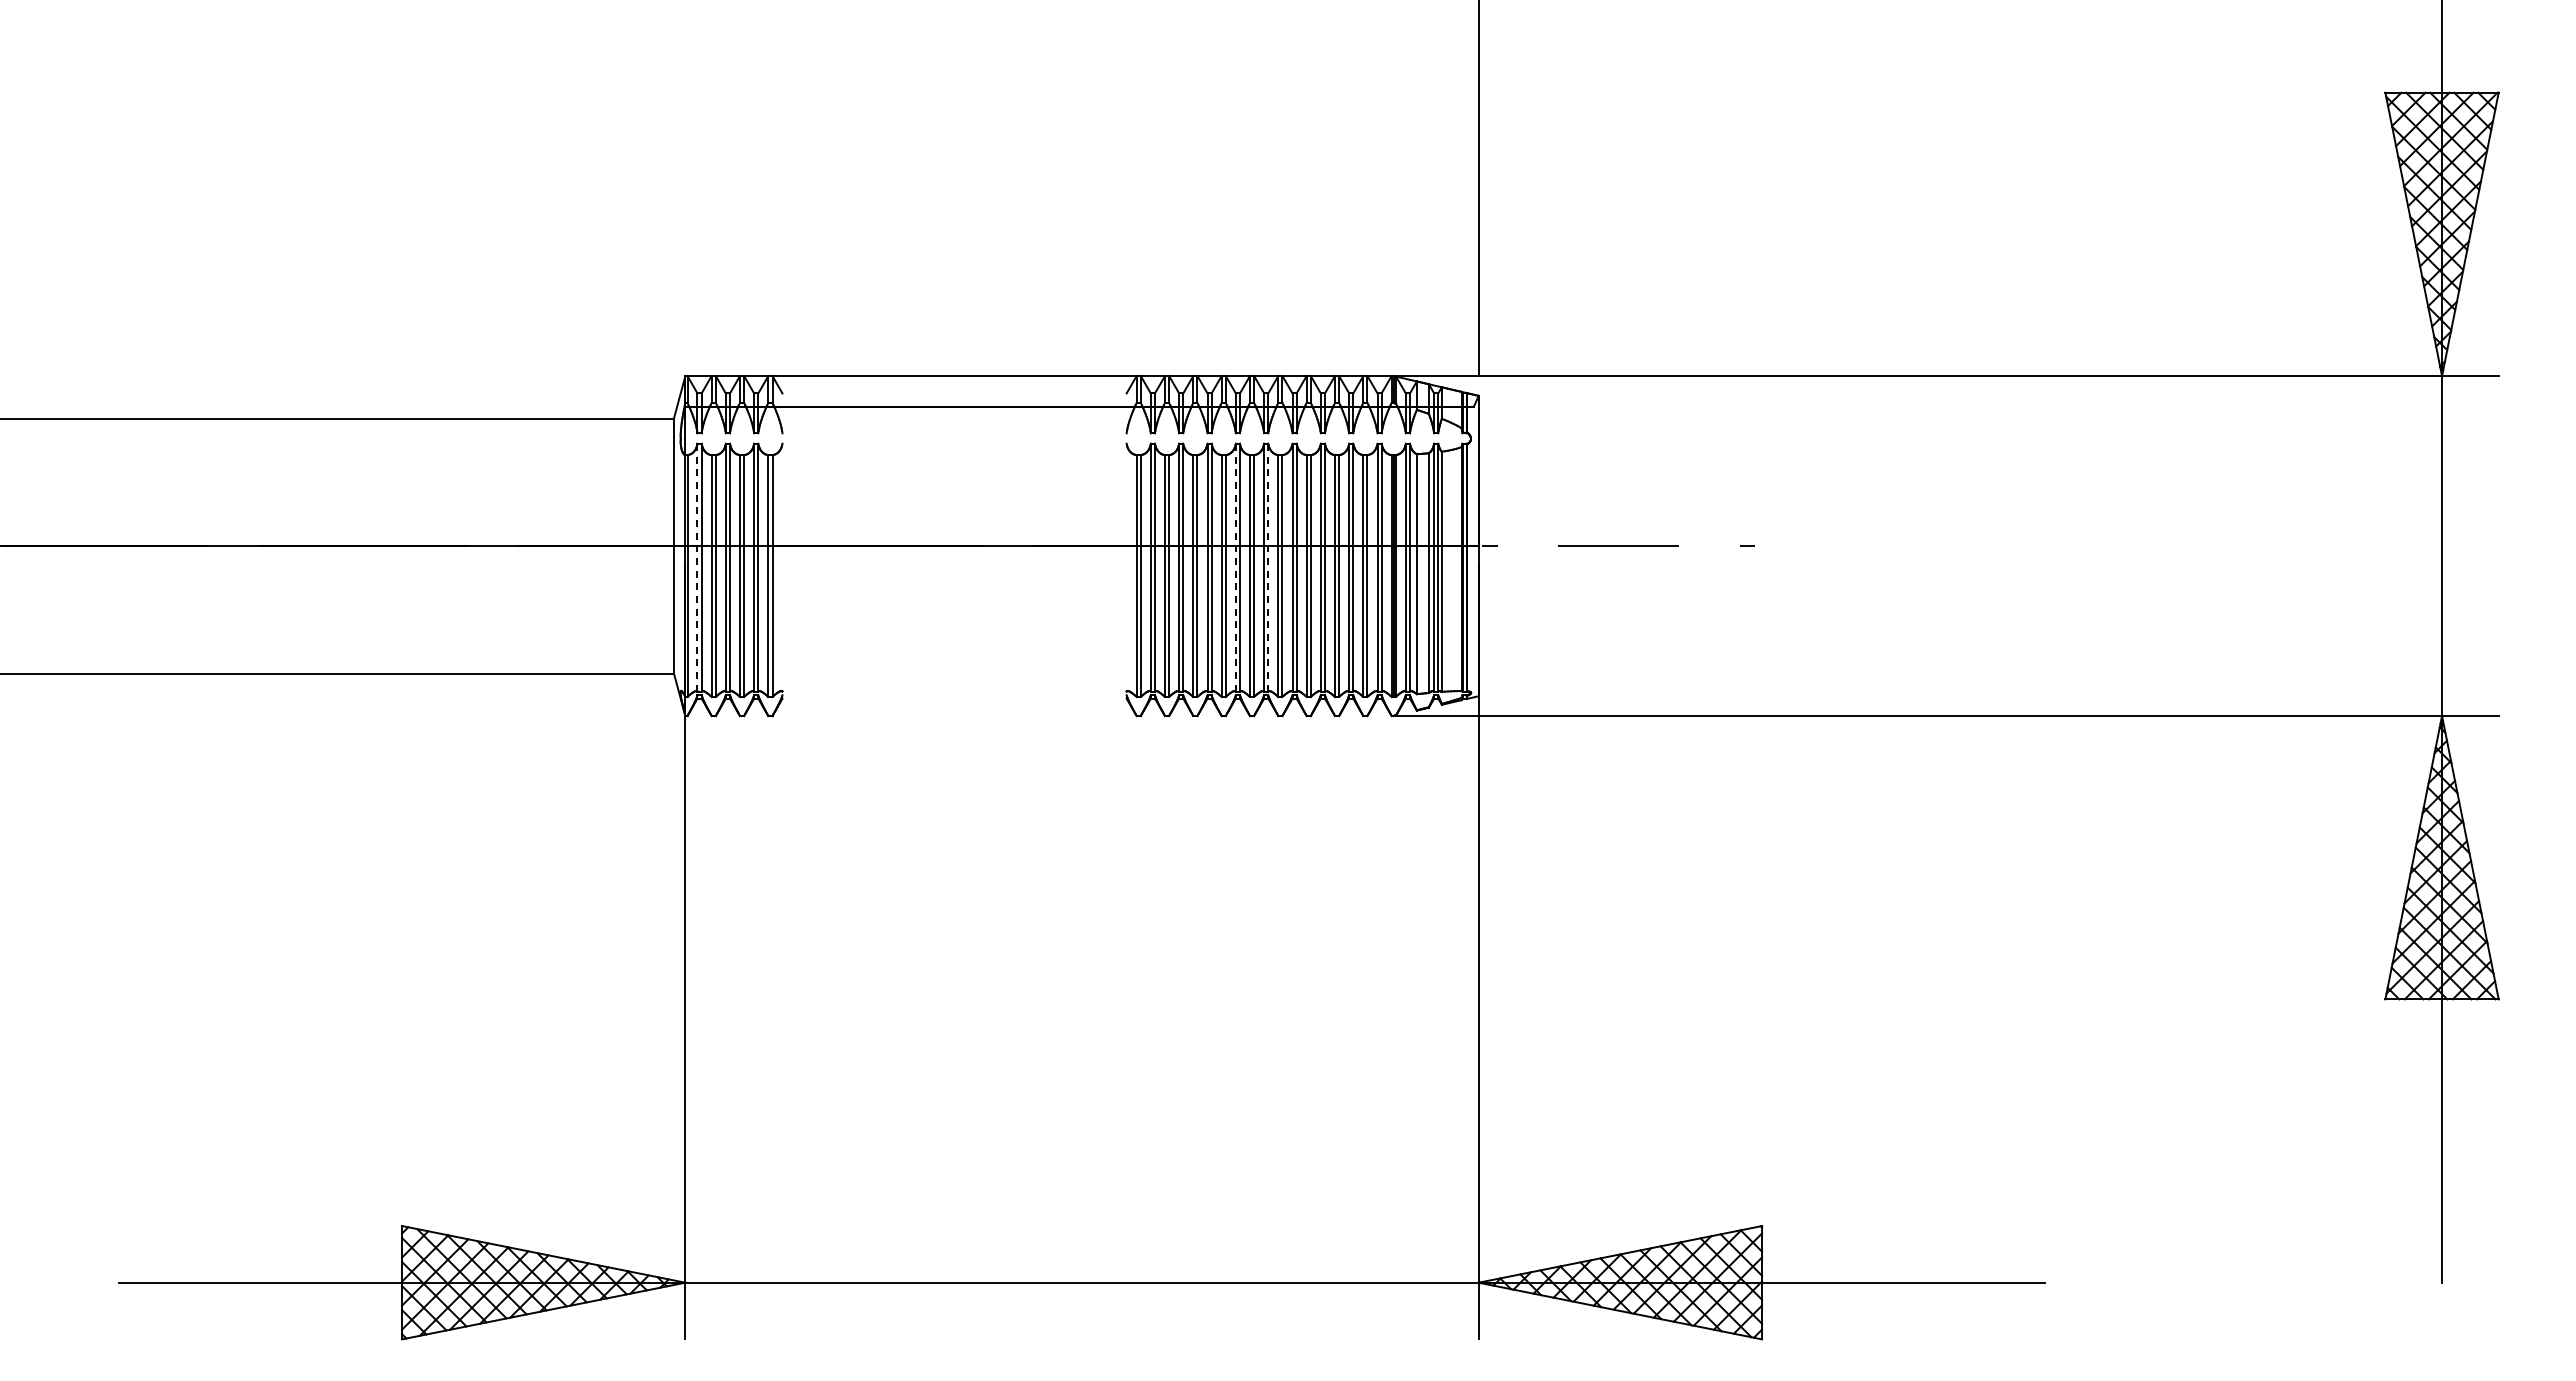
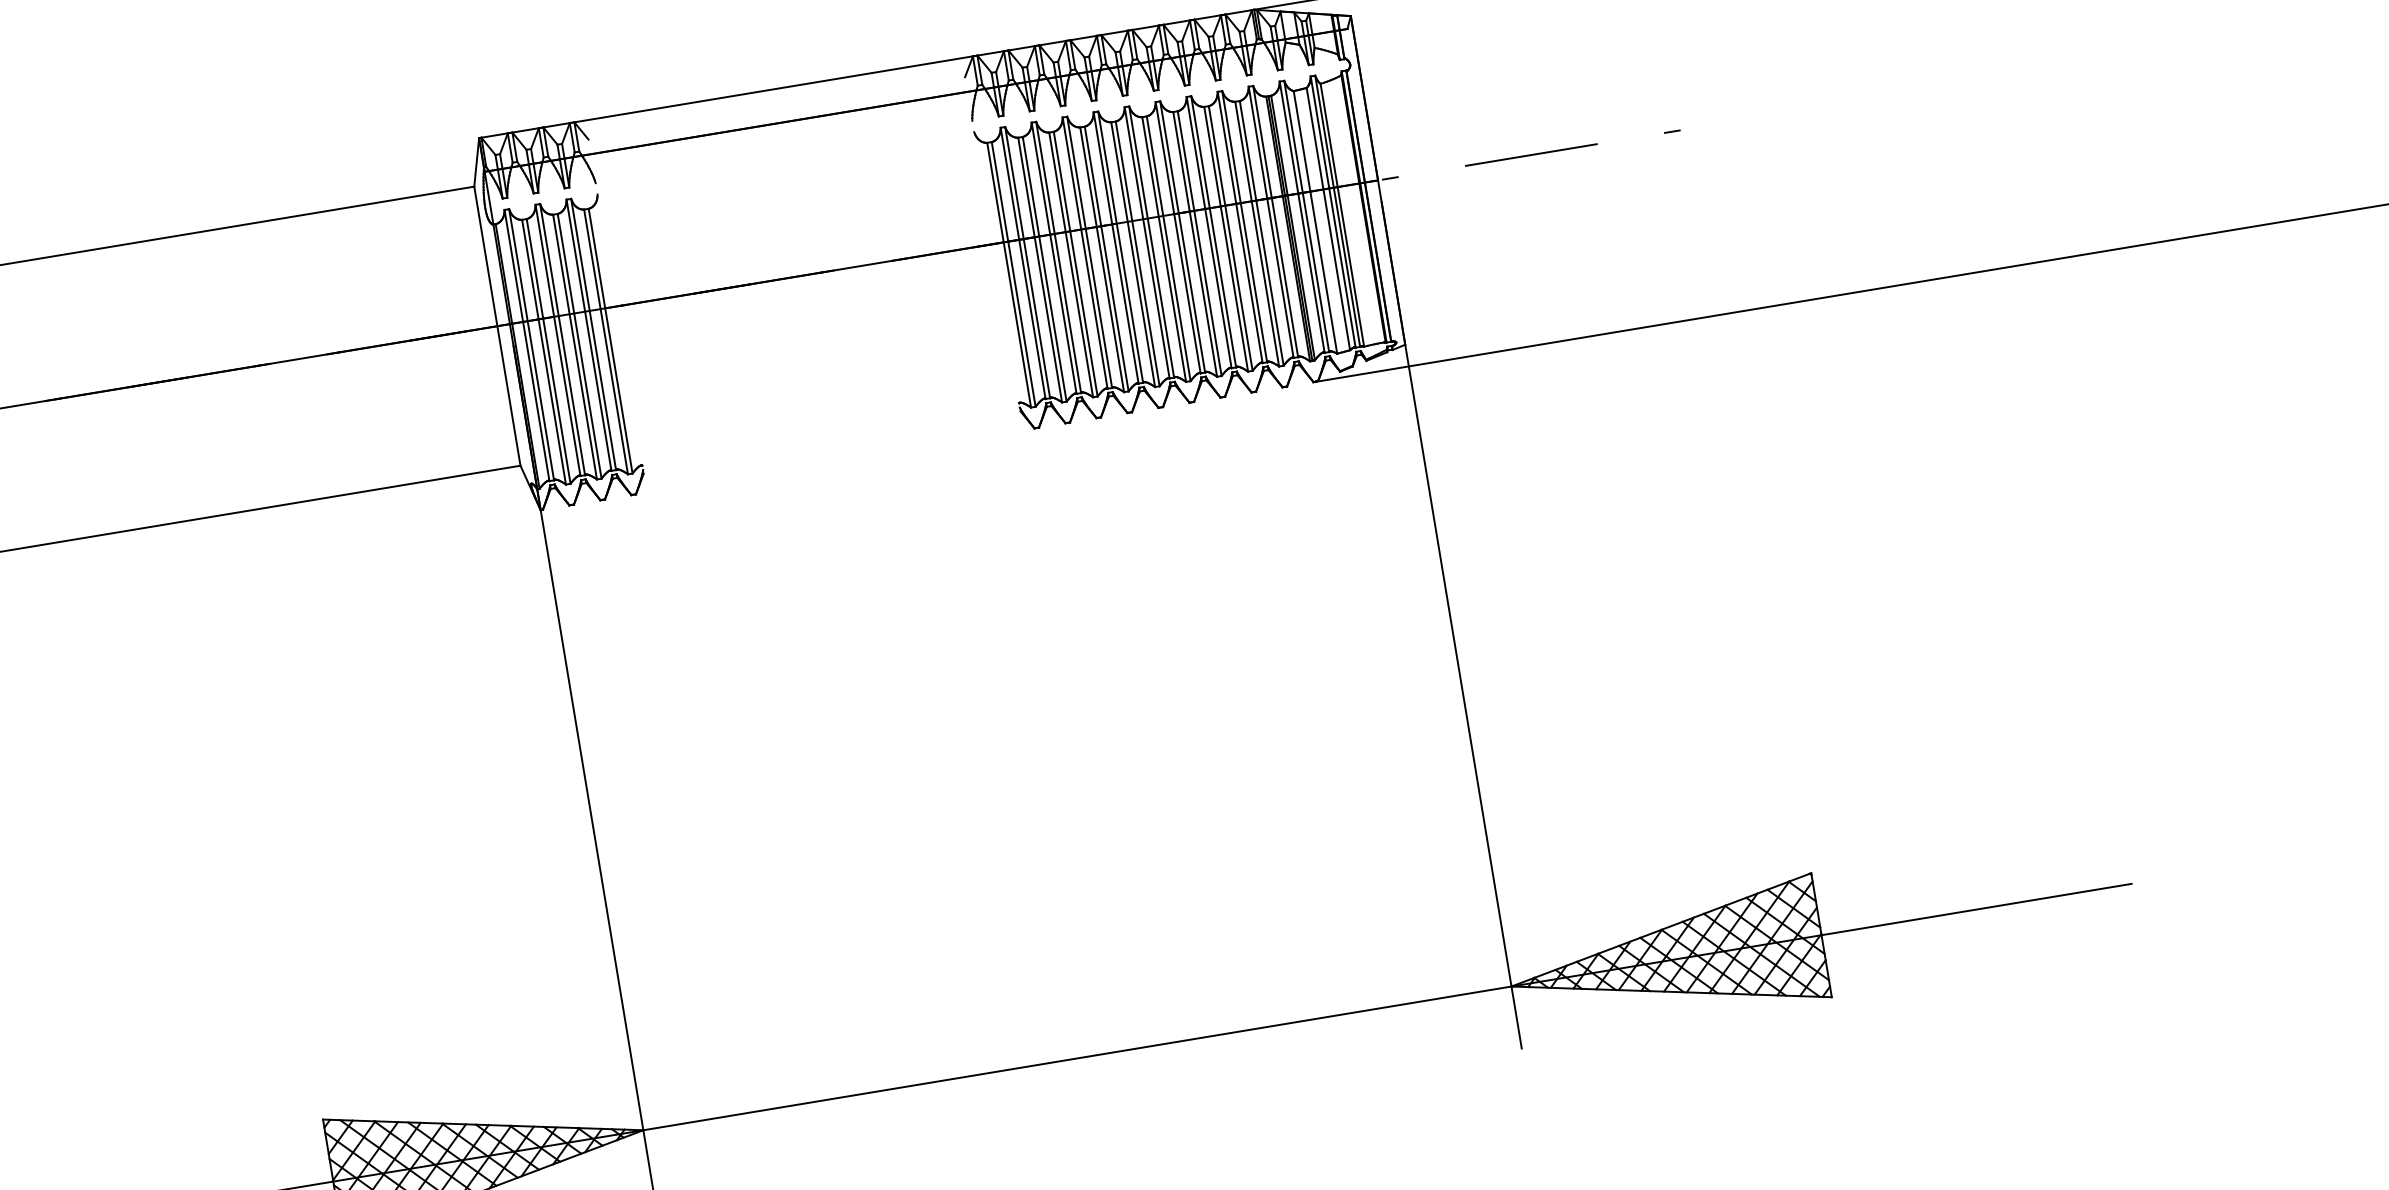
line: (697, 567) -> (527, 345), dashed -> solid
line: (1235, 567) -> (1115, 247), dashed -> solid
line: (1268, 567) -> (1151, 241), dashed -> solid

